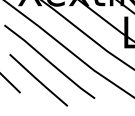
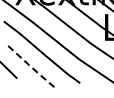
line: (38, 81) -> (32, 68), solid -> dashed

